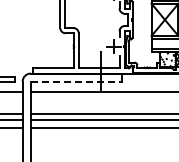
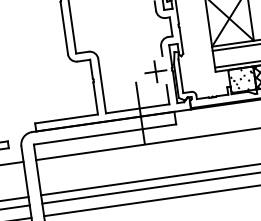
line: (76, 81) -> (105, 134), dashed -> solid

